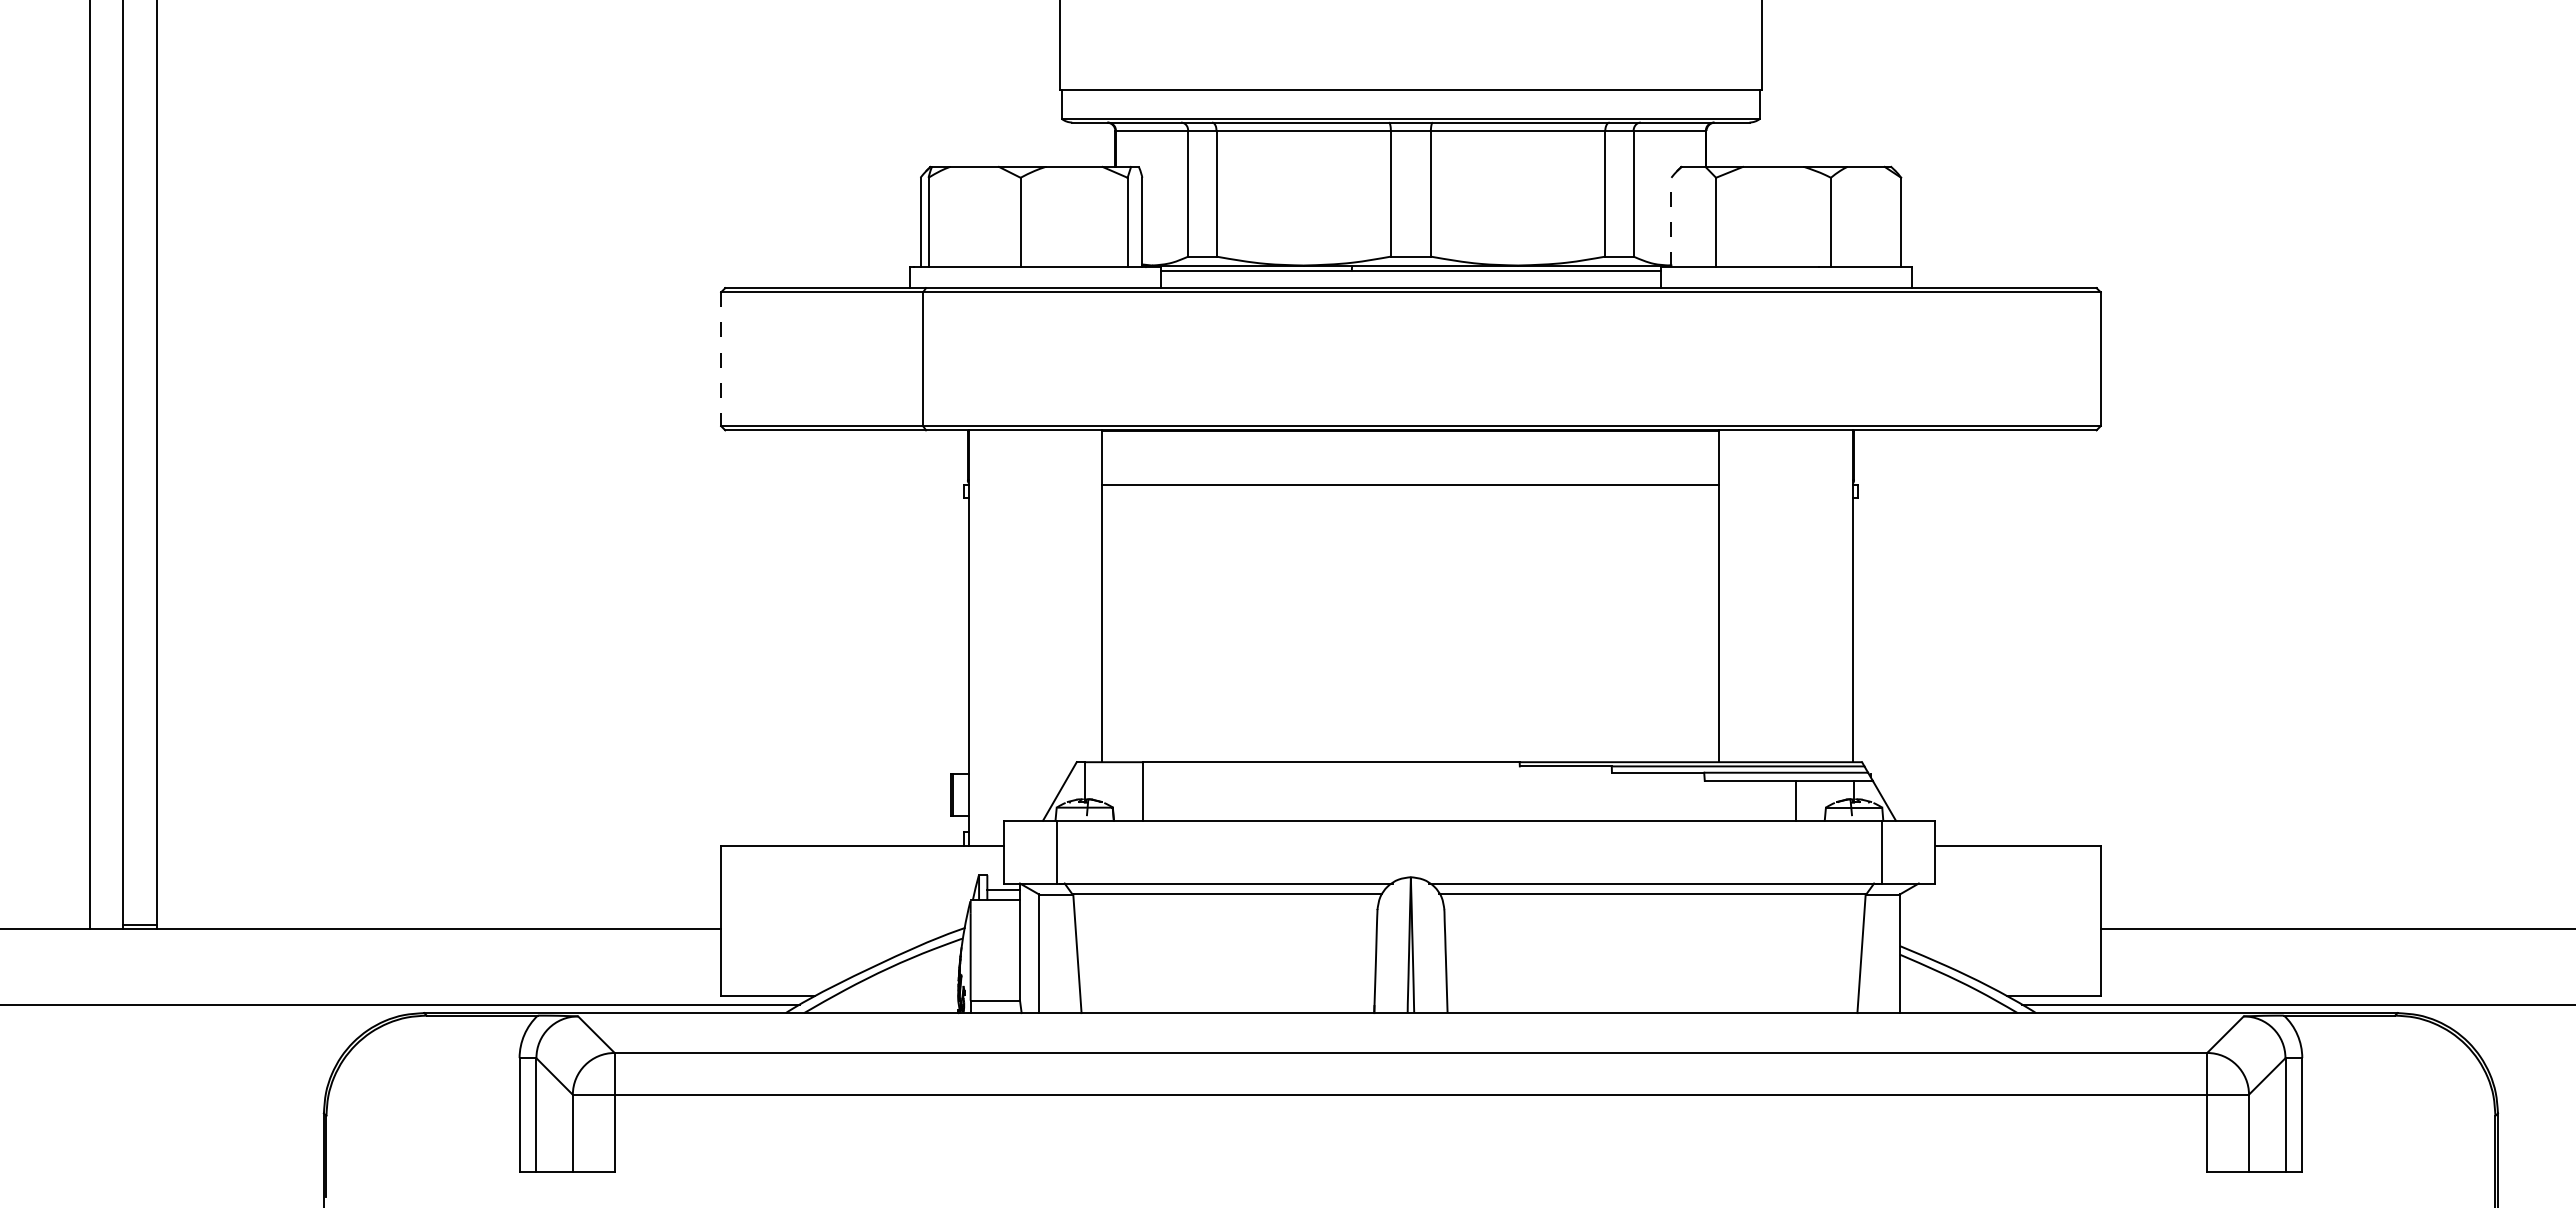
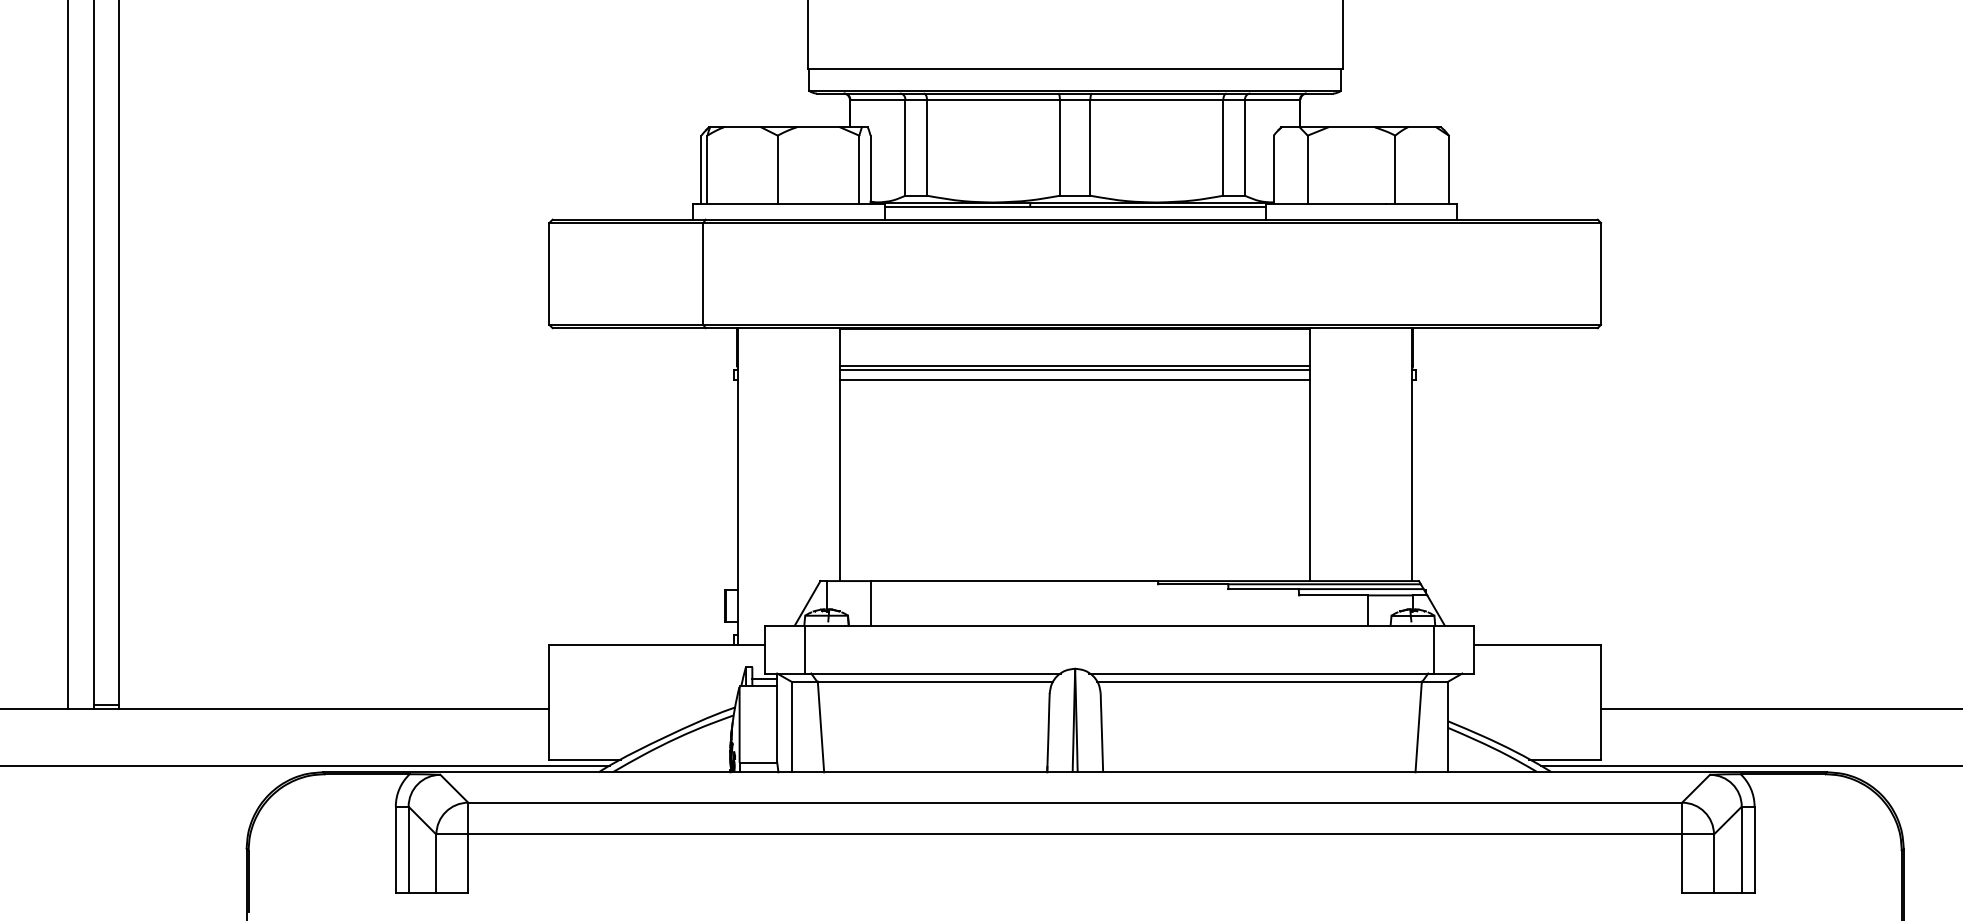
line: (1671, 222) -> (1273, 169), dashed -> solid
line: (721, 359) -> (549, 274), dashed -> solid
line: (1410, 480) -> (1074, 366), added
line: (1410, 498) -> (1074, 380), added

